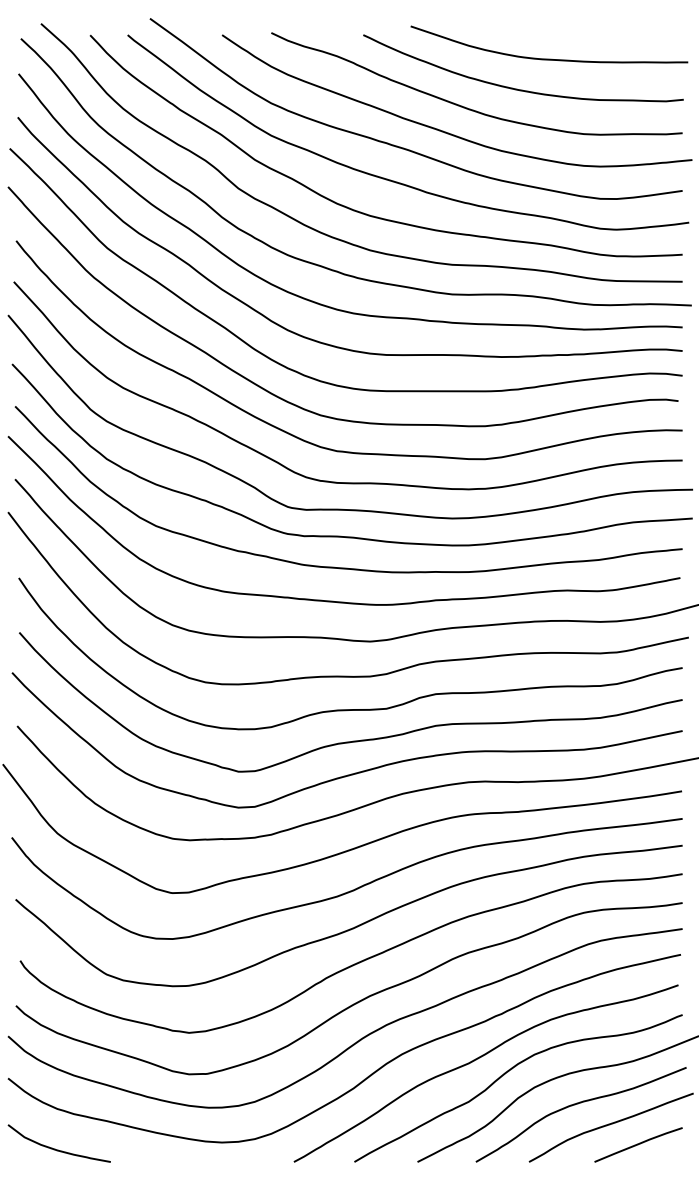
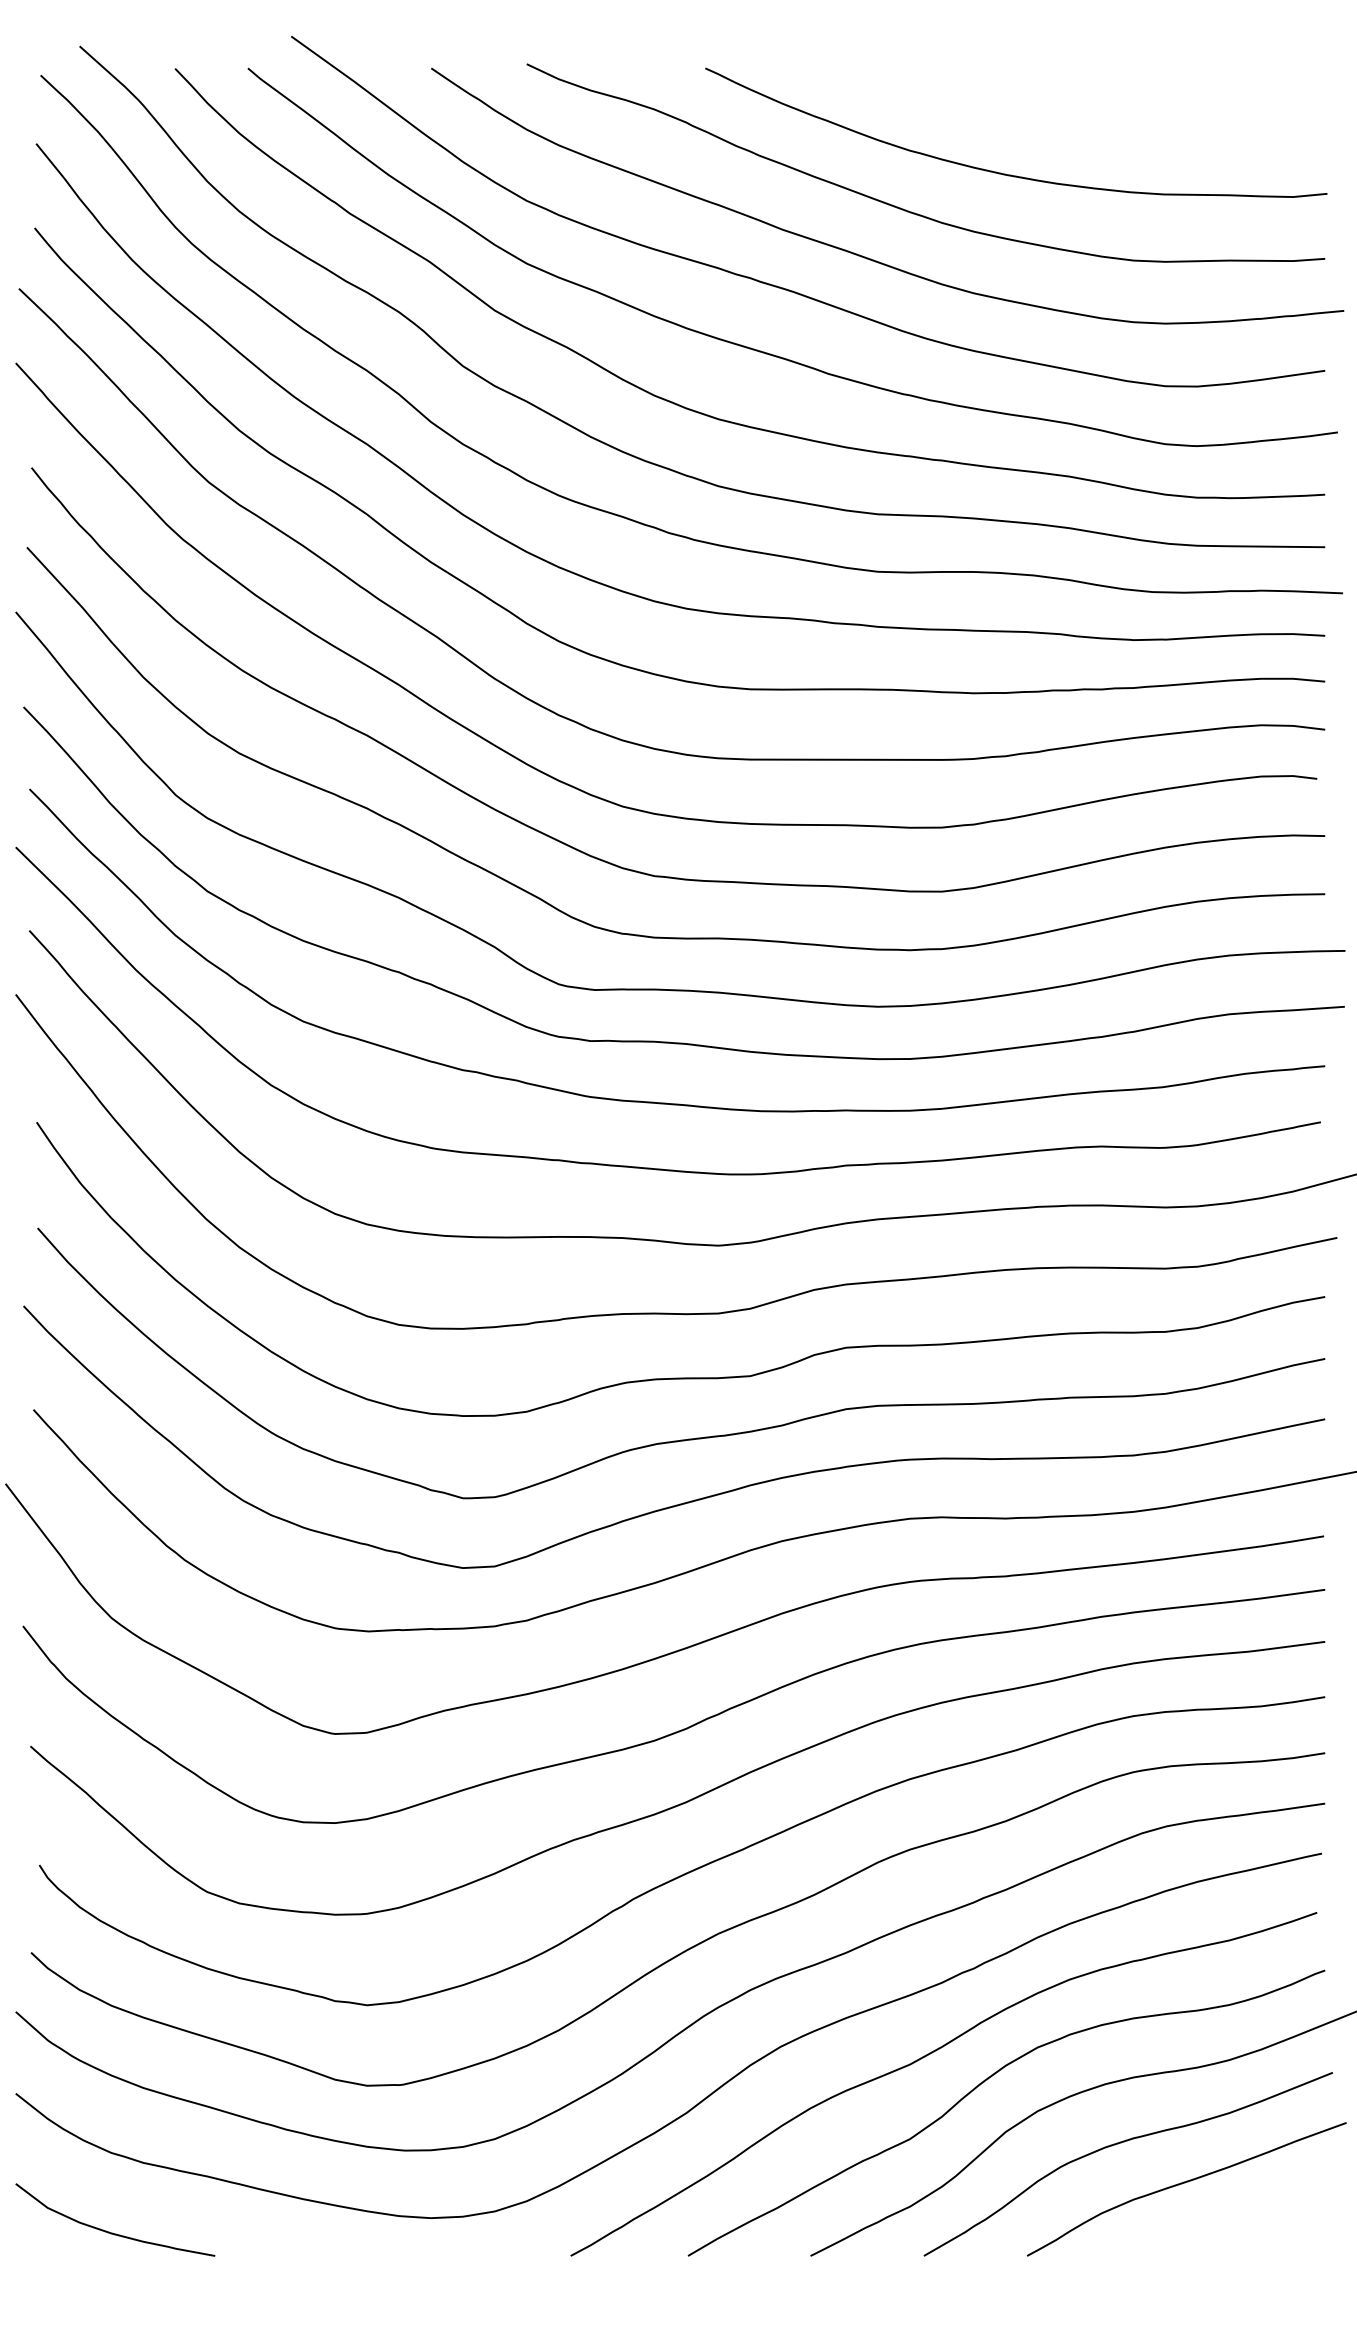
curve: (549, 58) -> (1066, 113), removed
curve: (638, 1144) -> (1239, 2221), removed

